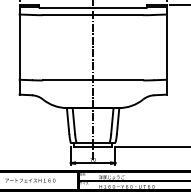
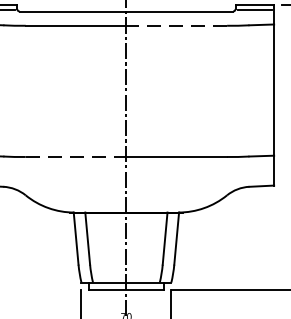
line: (117, 15) -> (175, 26), solid -> dashed
line: (68, 80) -> (76, 157), solid -> dashed

